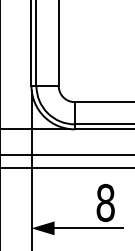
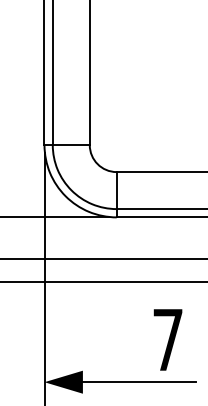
text: (105, 202) -> (167, 339), 8 -> 7

